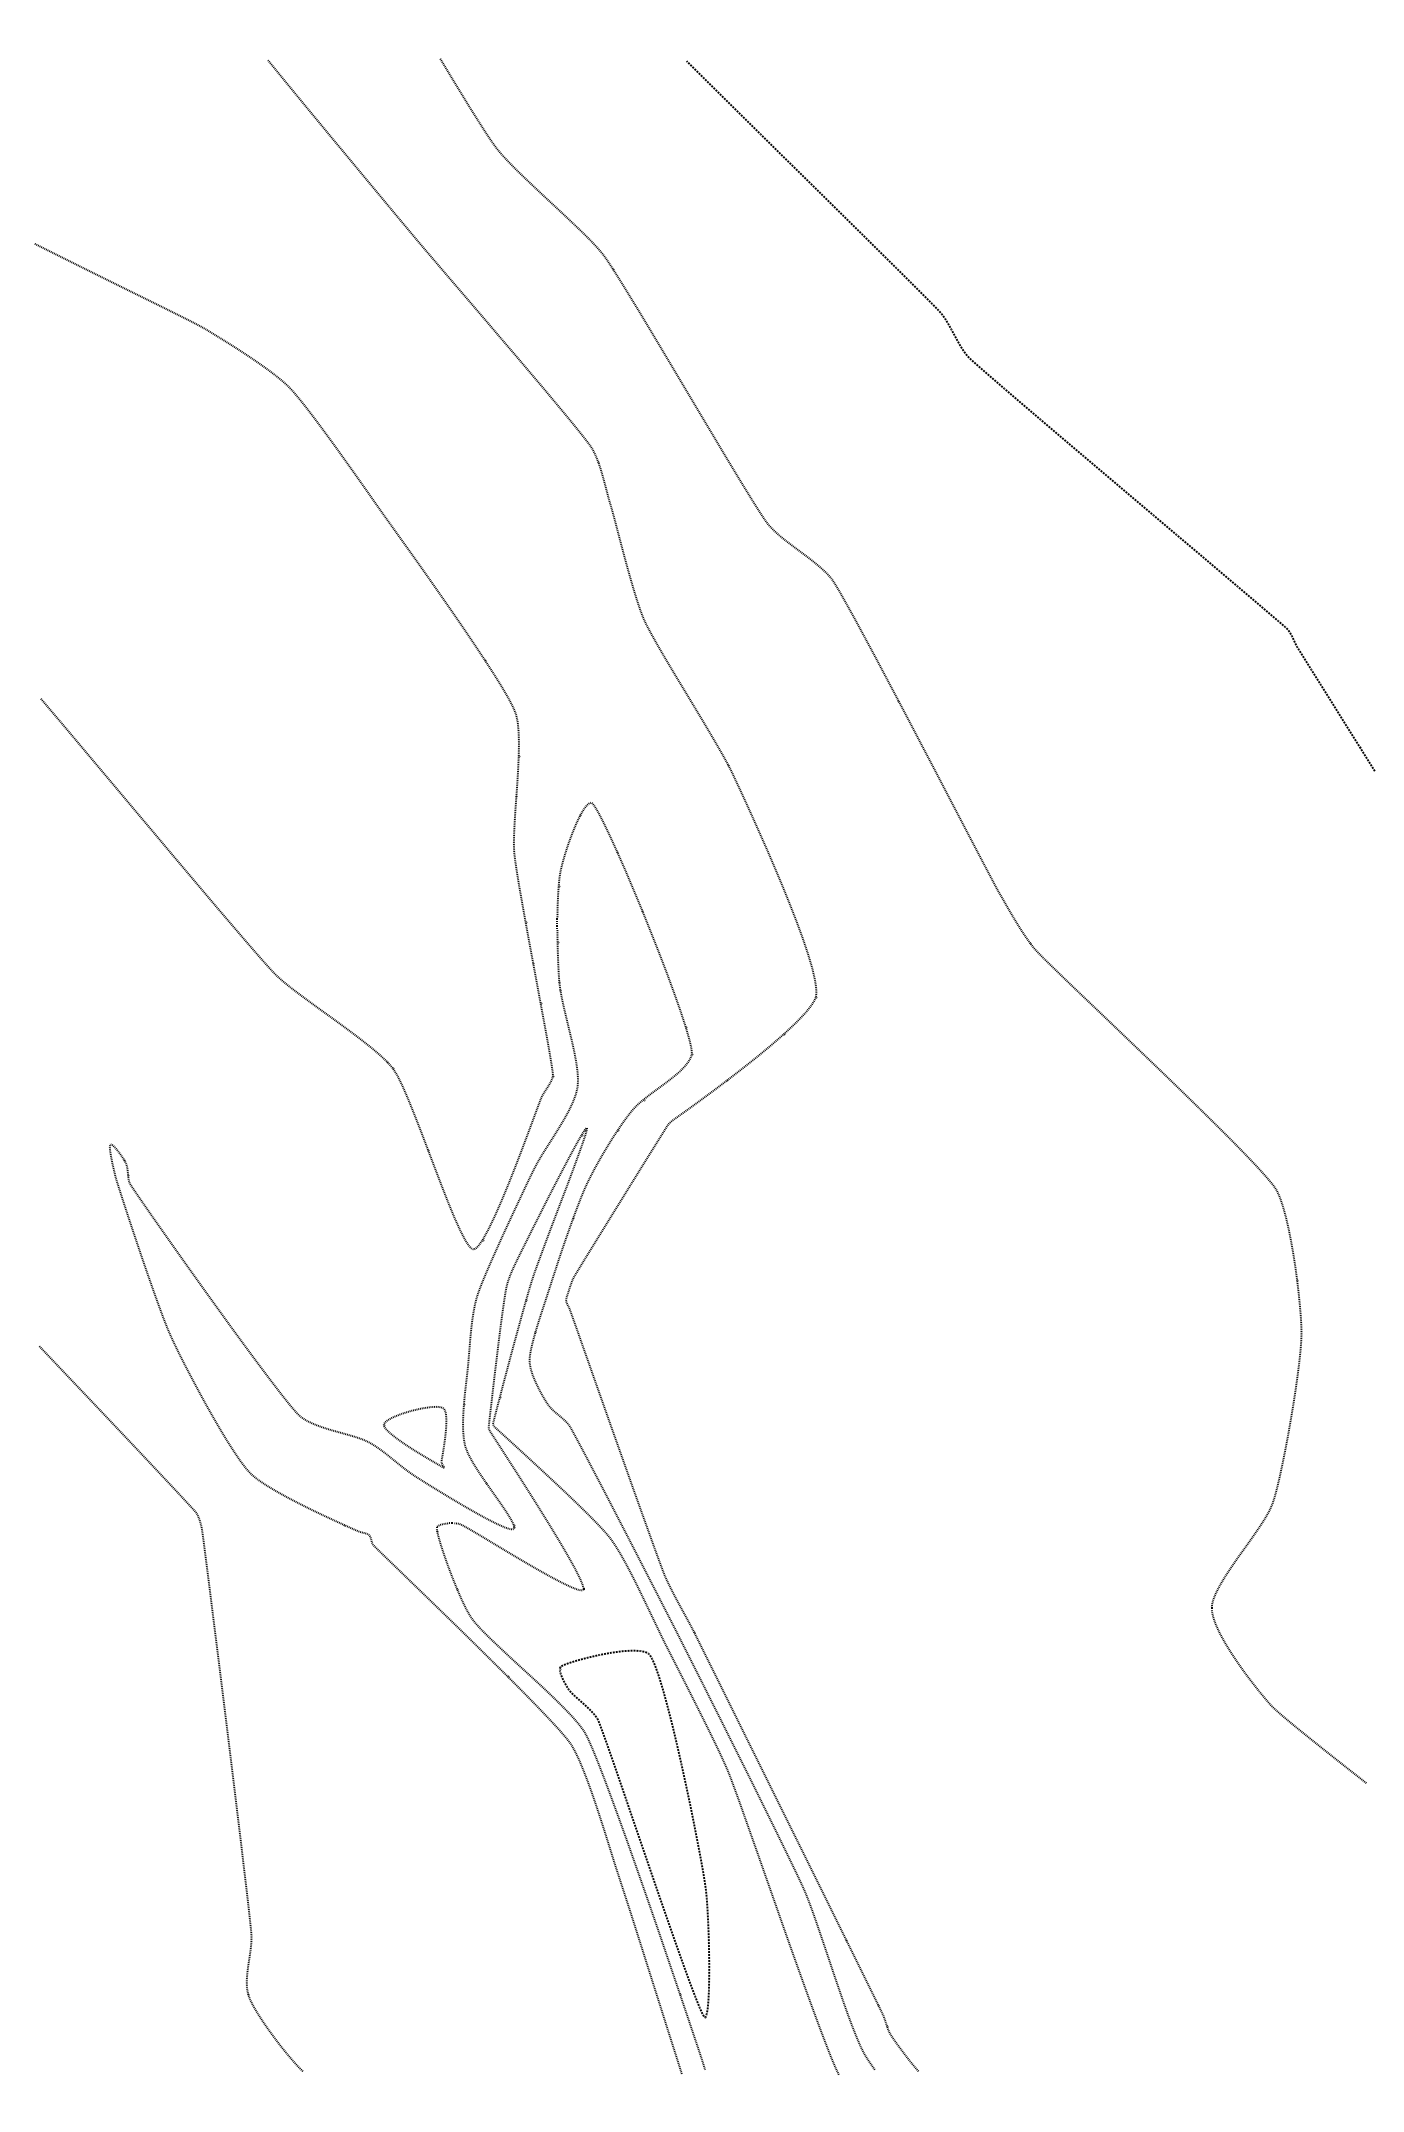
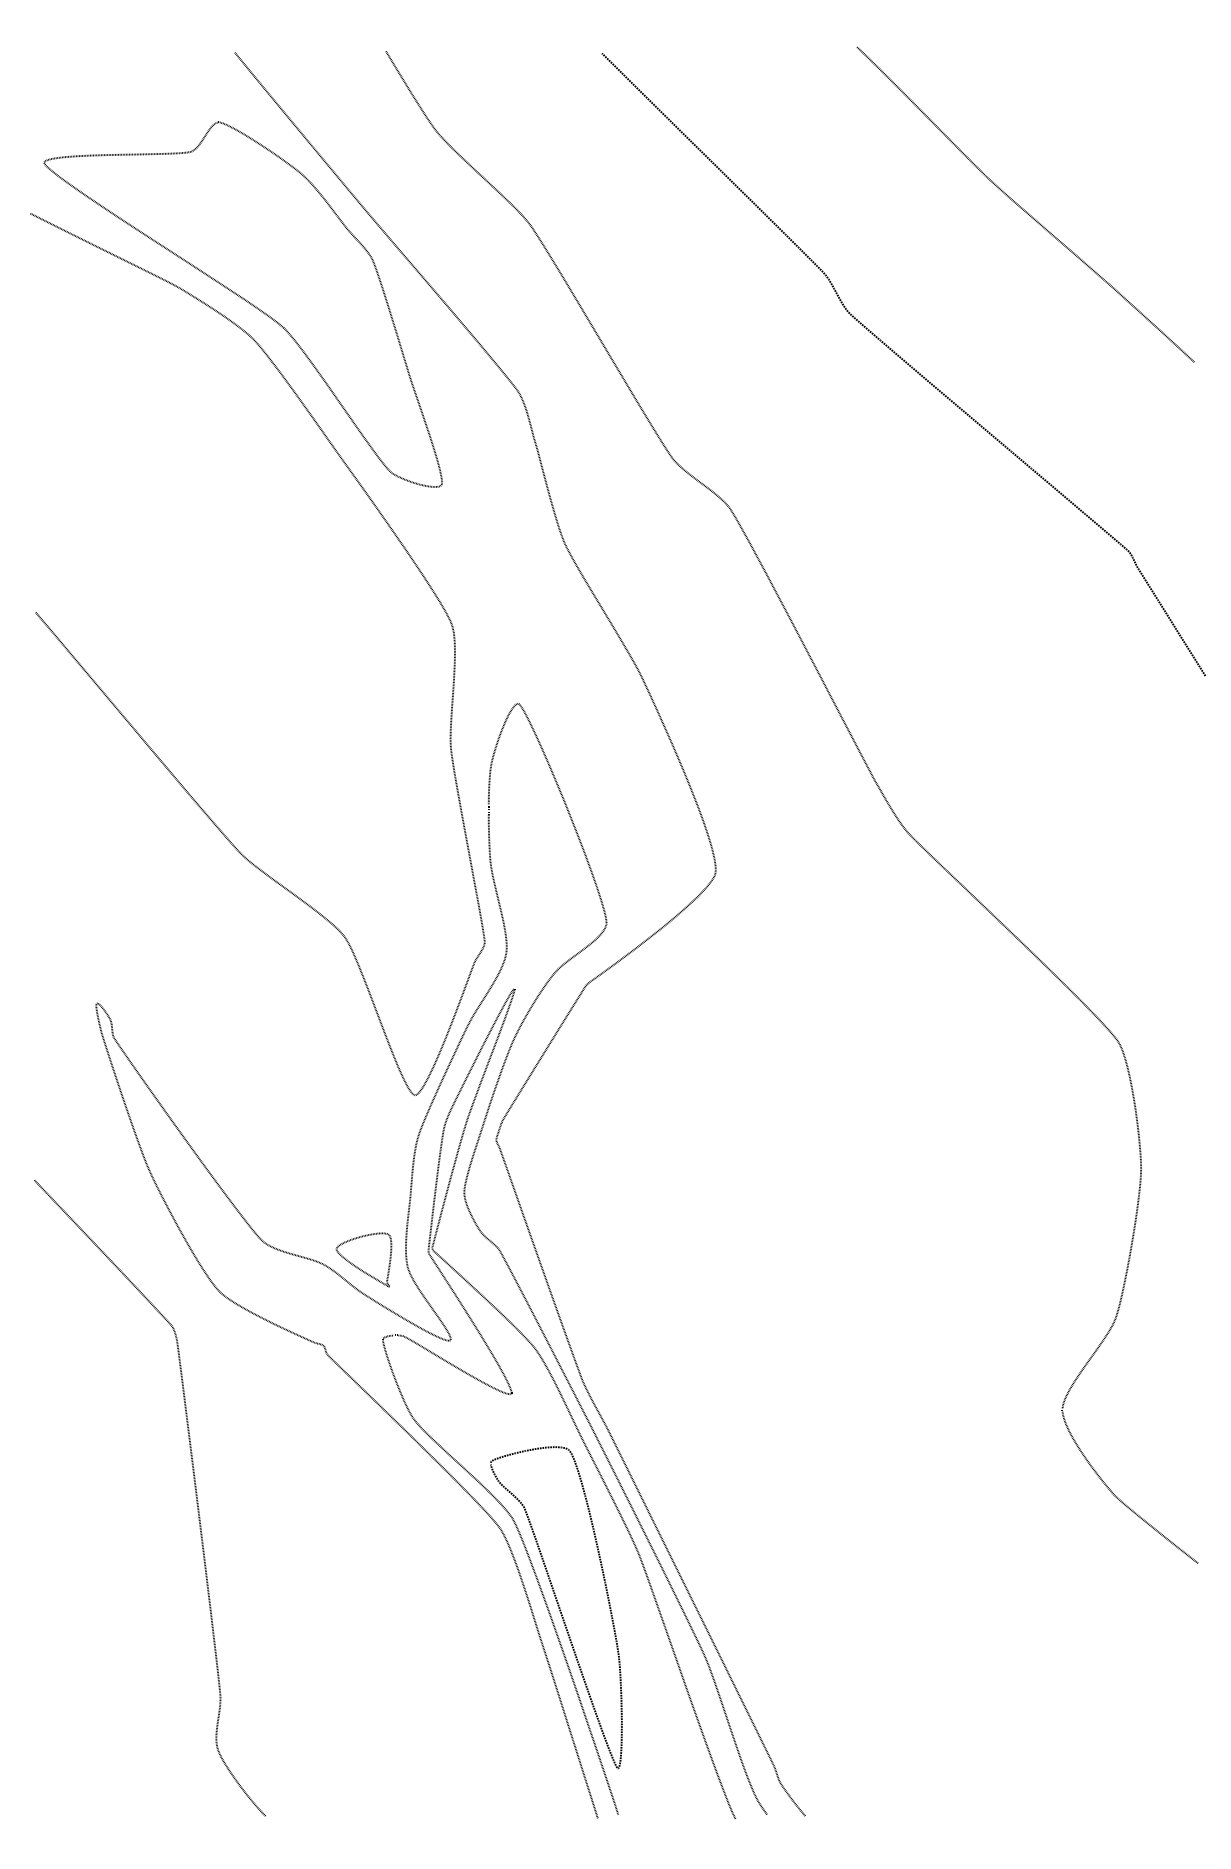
curve: (1165, 236) -> (1021, 207), added
part: (277, 347) -> (243, 304), added

